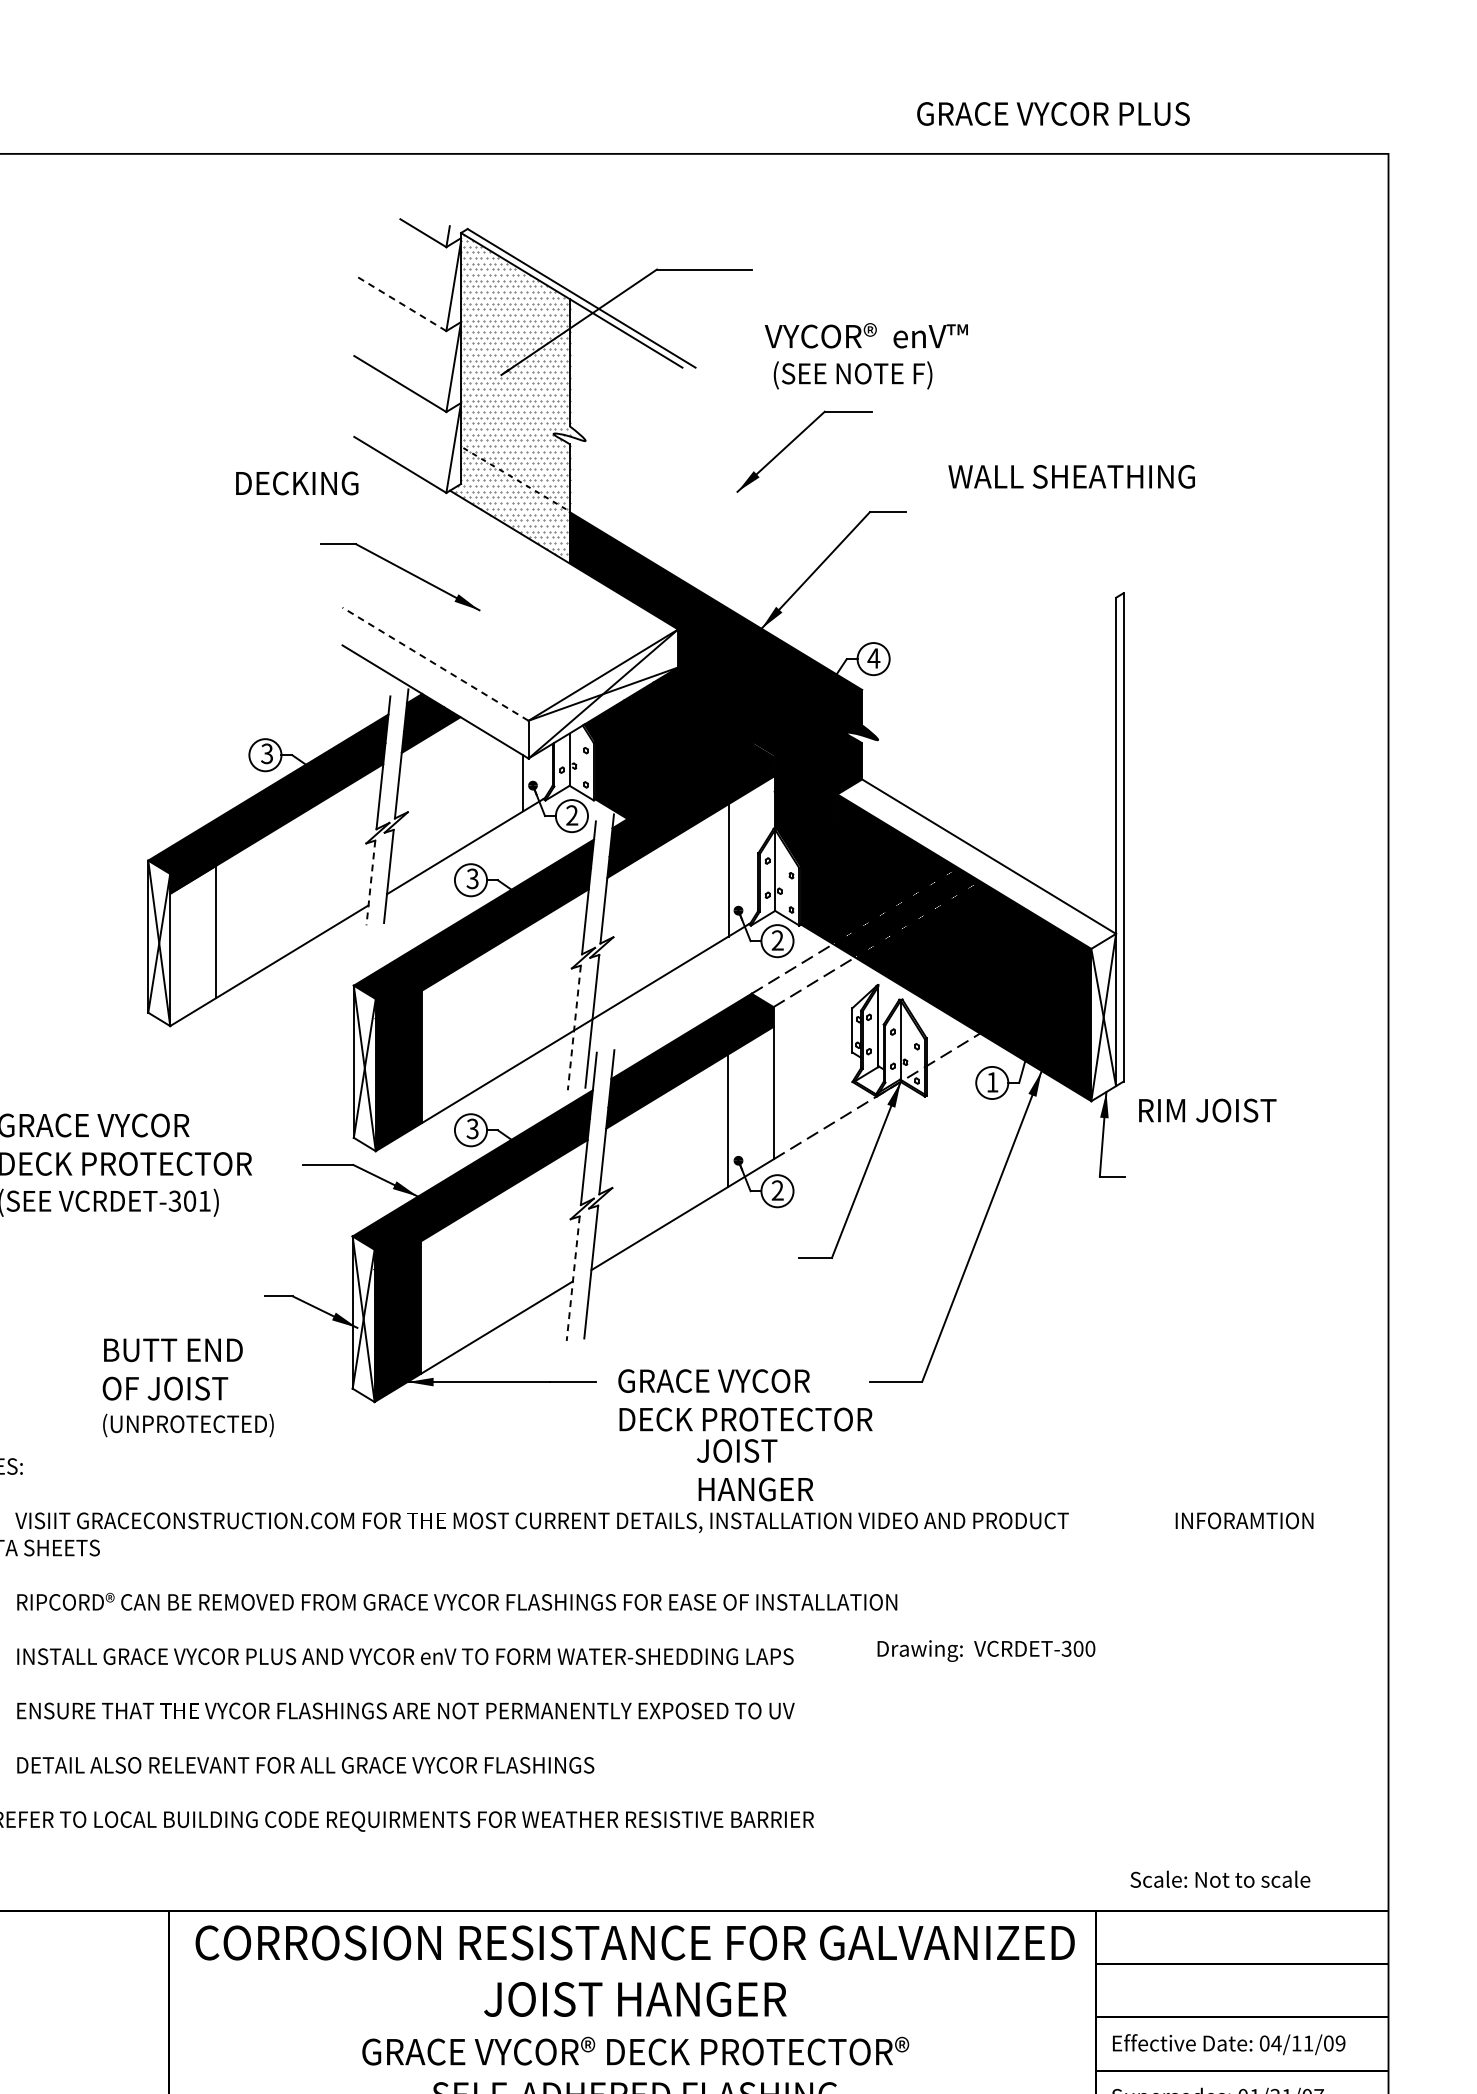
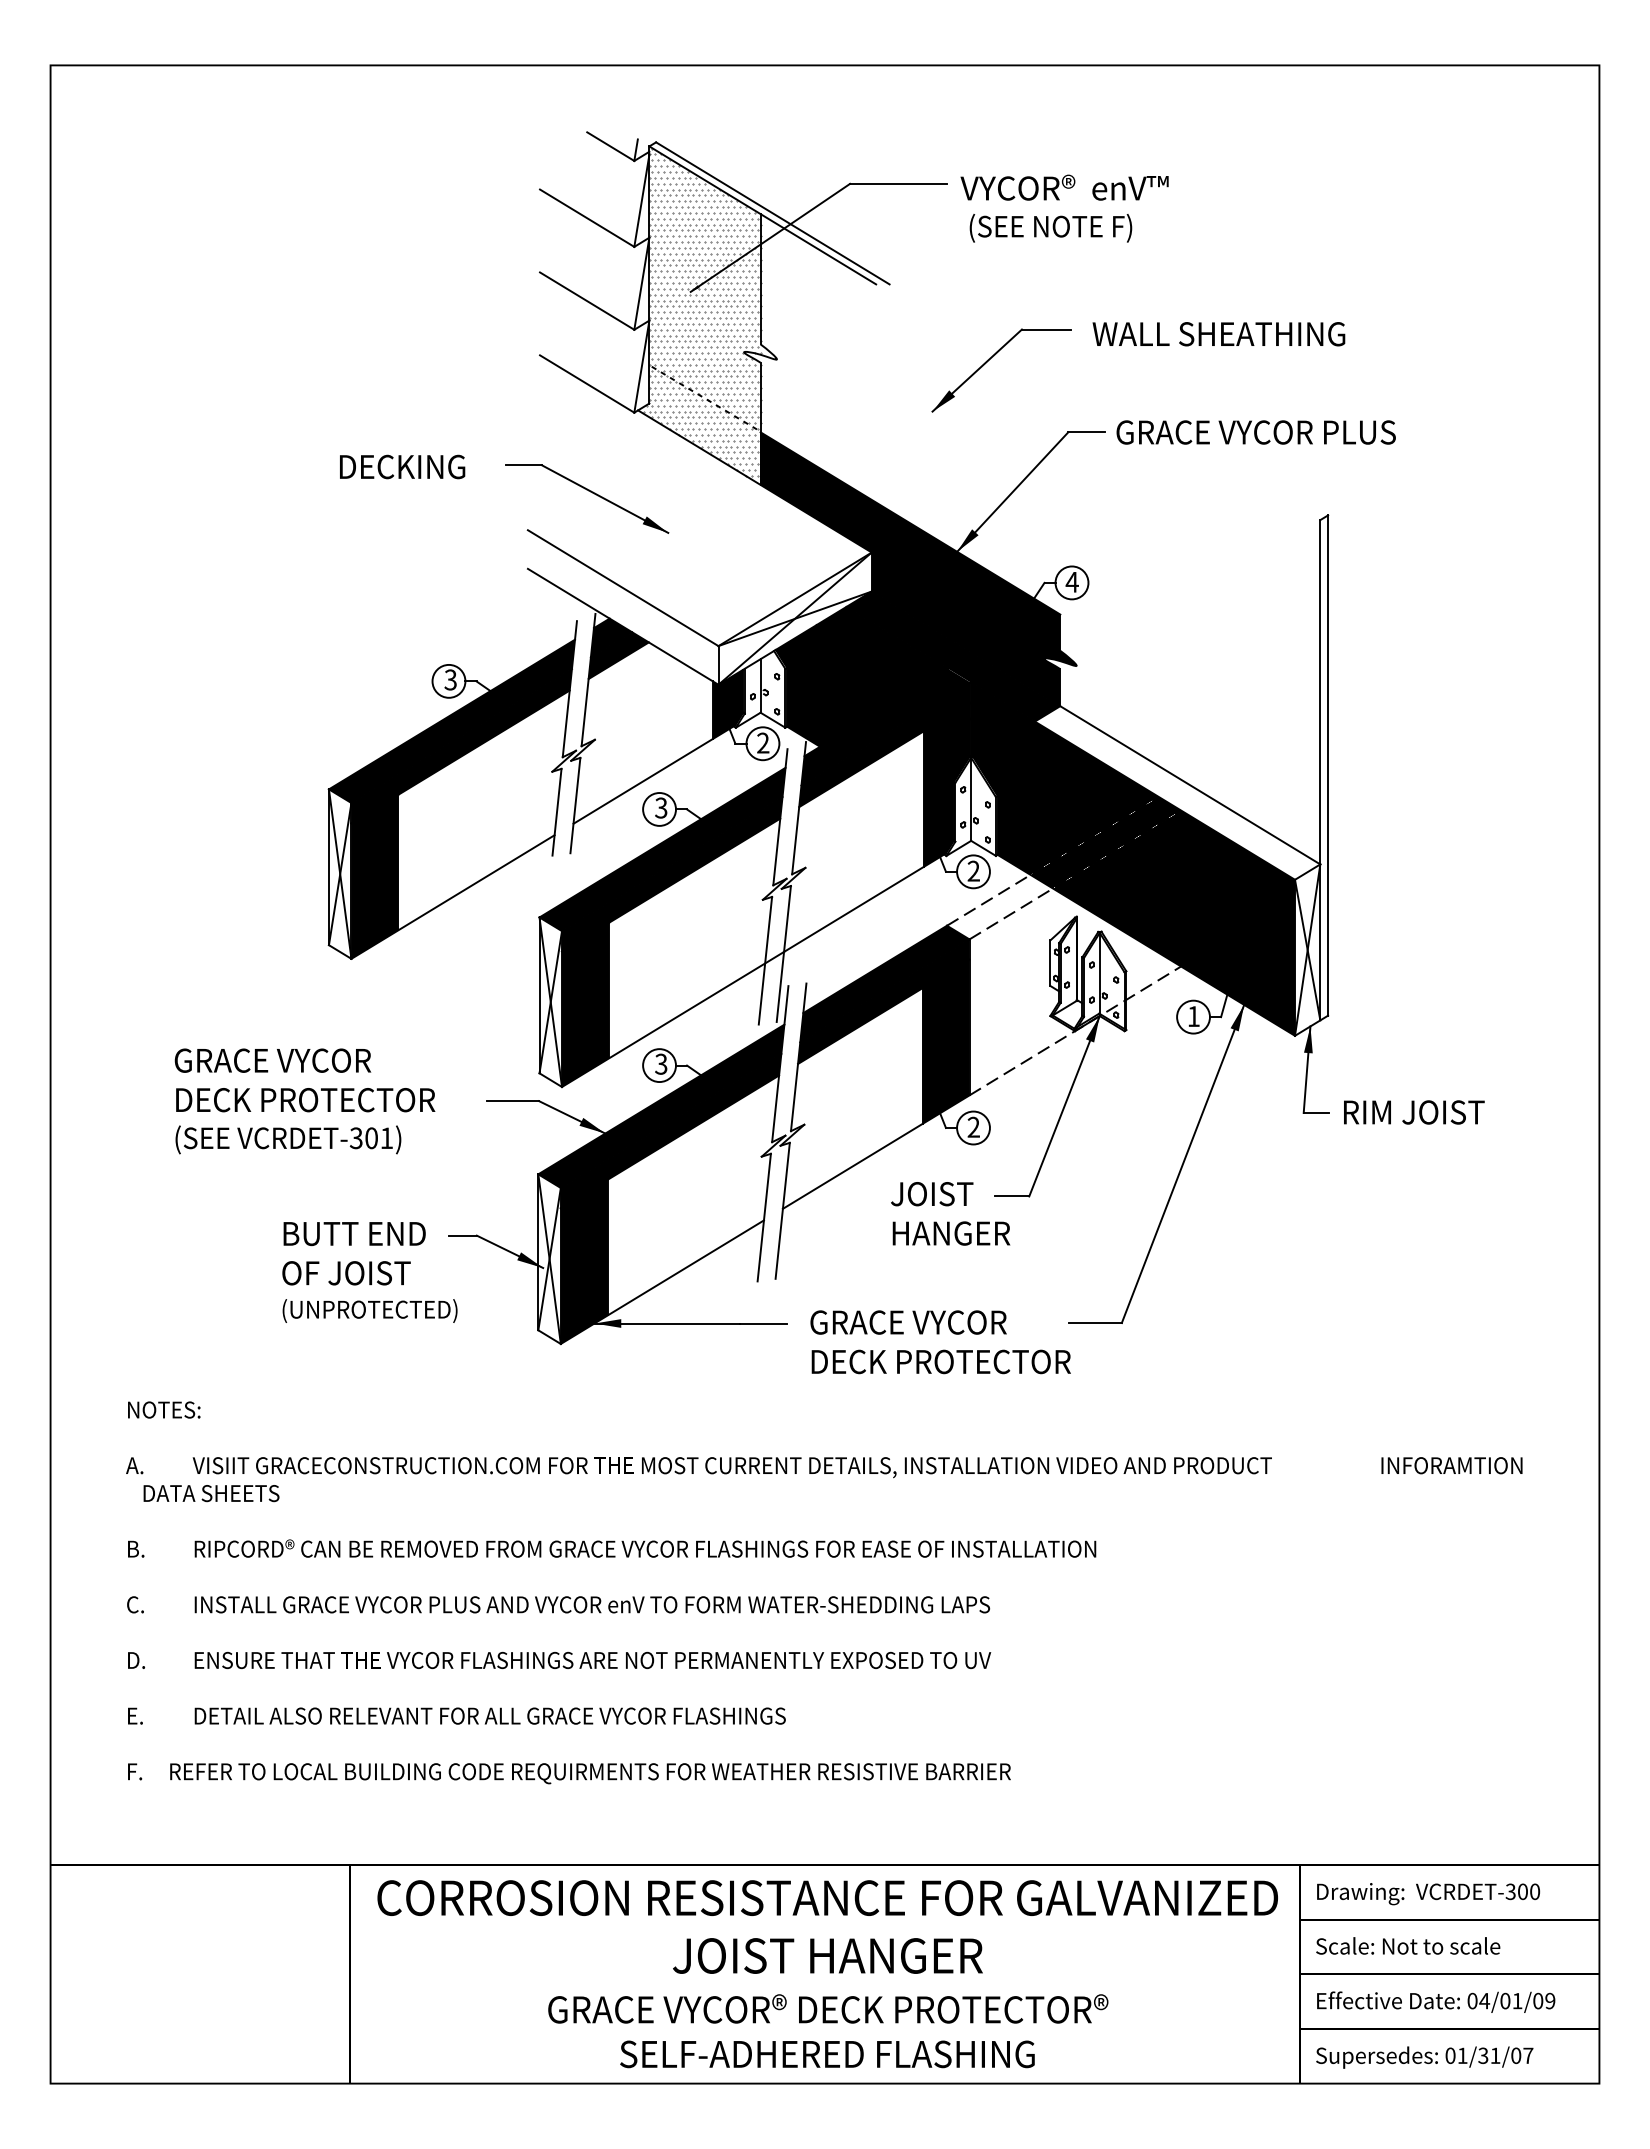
text: (1052, 113) -> (1255, 432), moved
line: (399, 302) -> (586, 217), dashed -> solid
text: (866, 356) -> (1064, 208), moved
text: (1071, 477) -> (1218, 334), moved
text: (297, 482) -> (402, 466), moved
line: (435, 664) -> (623, 588), dashed -> solid
fill: (538, 776) -> (728, 703), added
fill: (751, 855) -> (946, 784), added
line: (371, 883) -> (557, 812), dashed -> solid
fill: (192, 945) -> (374, 876), added
line: (574, 1028) -> (765, 961), dashed -> solid
fill: (750, 1106) -> (945, 1041), added
text: (1207, 1110) -> (1414, 1112), moved
line: (573, 1279) -> (764, 1218), dashed -> solid
text: (187, 1387) -> (369, 1272), moved
text: (755, 1469) -> (950, 1213), moved
text: (986, 1651) -> (1428, 1894), moved
text: (1220, 1878) -> (1408, 1945), moved
text: (1296, 2042) -> (1505, 2000), 04/11/09 -> 04/01/09

